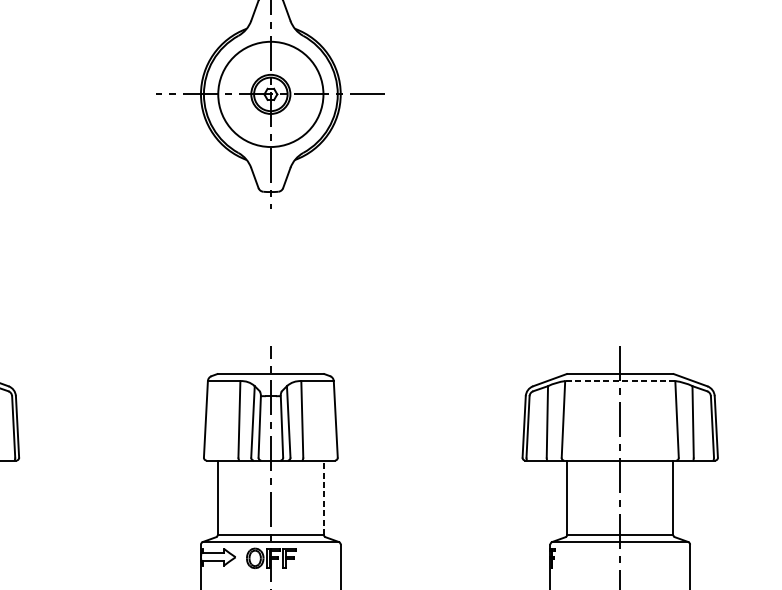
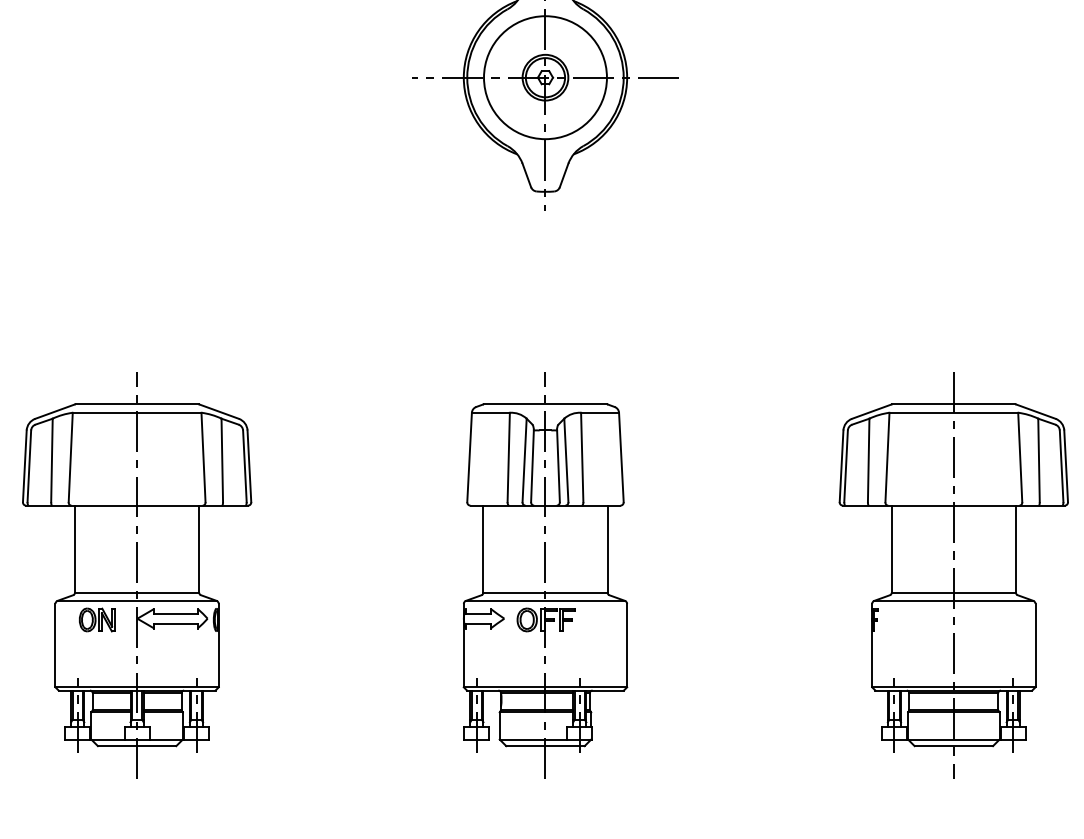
line: (619, 380) -> (953, 412), dashed -> solid
line: (323, 498) -> (607, 549), dashed -> solid

